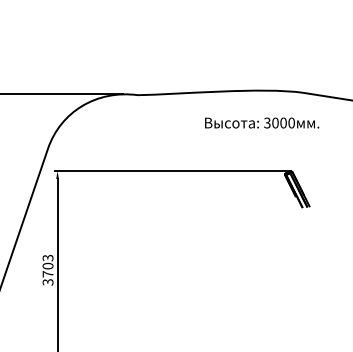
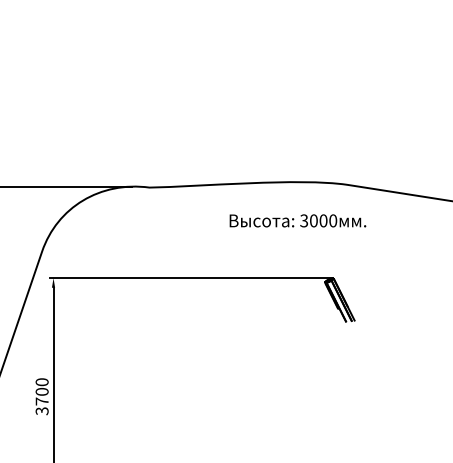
text: (47, 258) -> (41, 382), 3703 -> 3700

